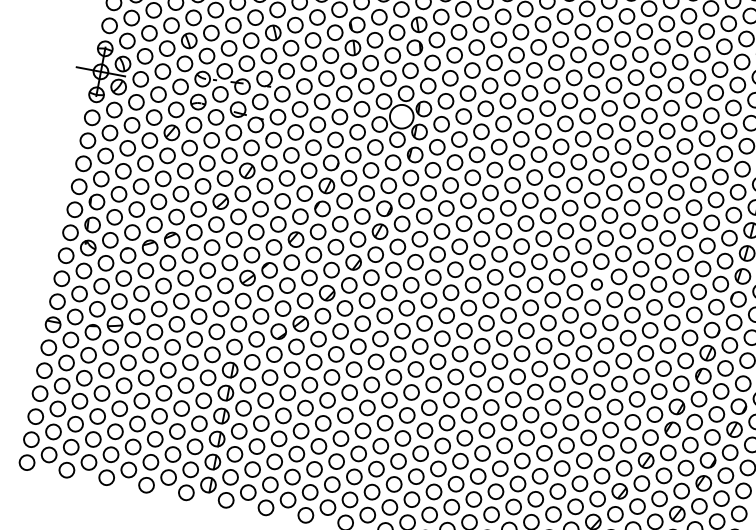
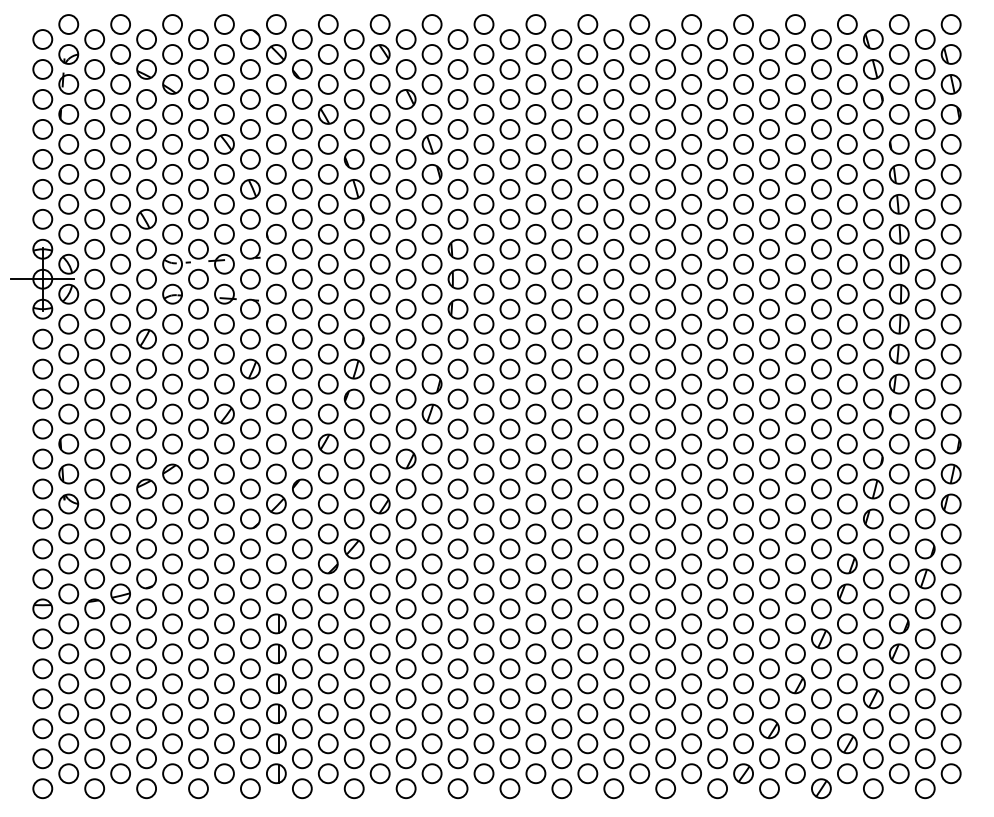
circle: (401, 116) -> (431, 263), size x0.62
circle: (596, 284) -> (717, 428), size x1.43

